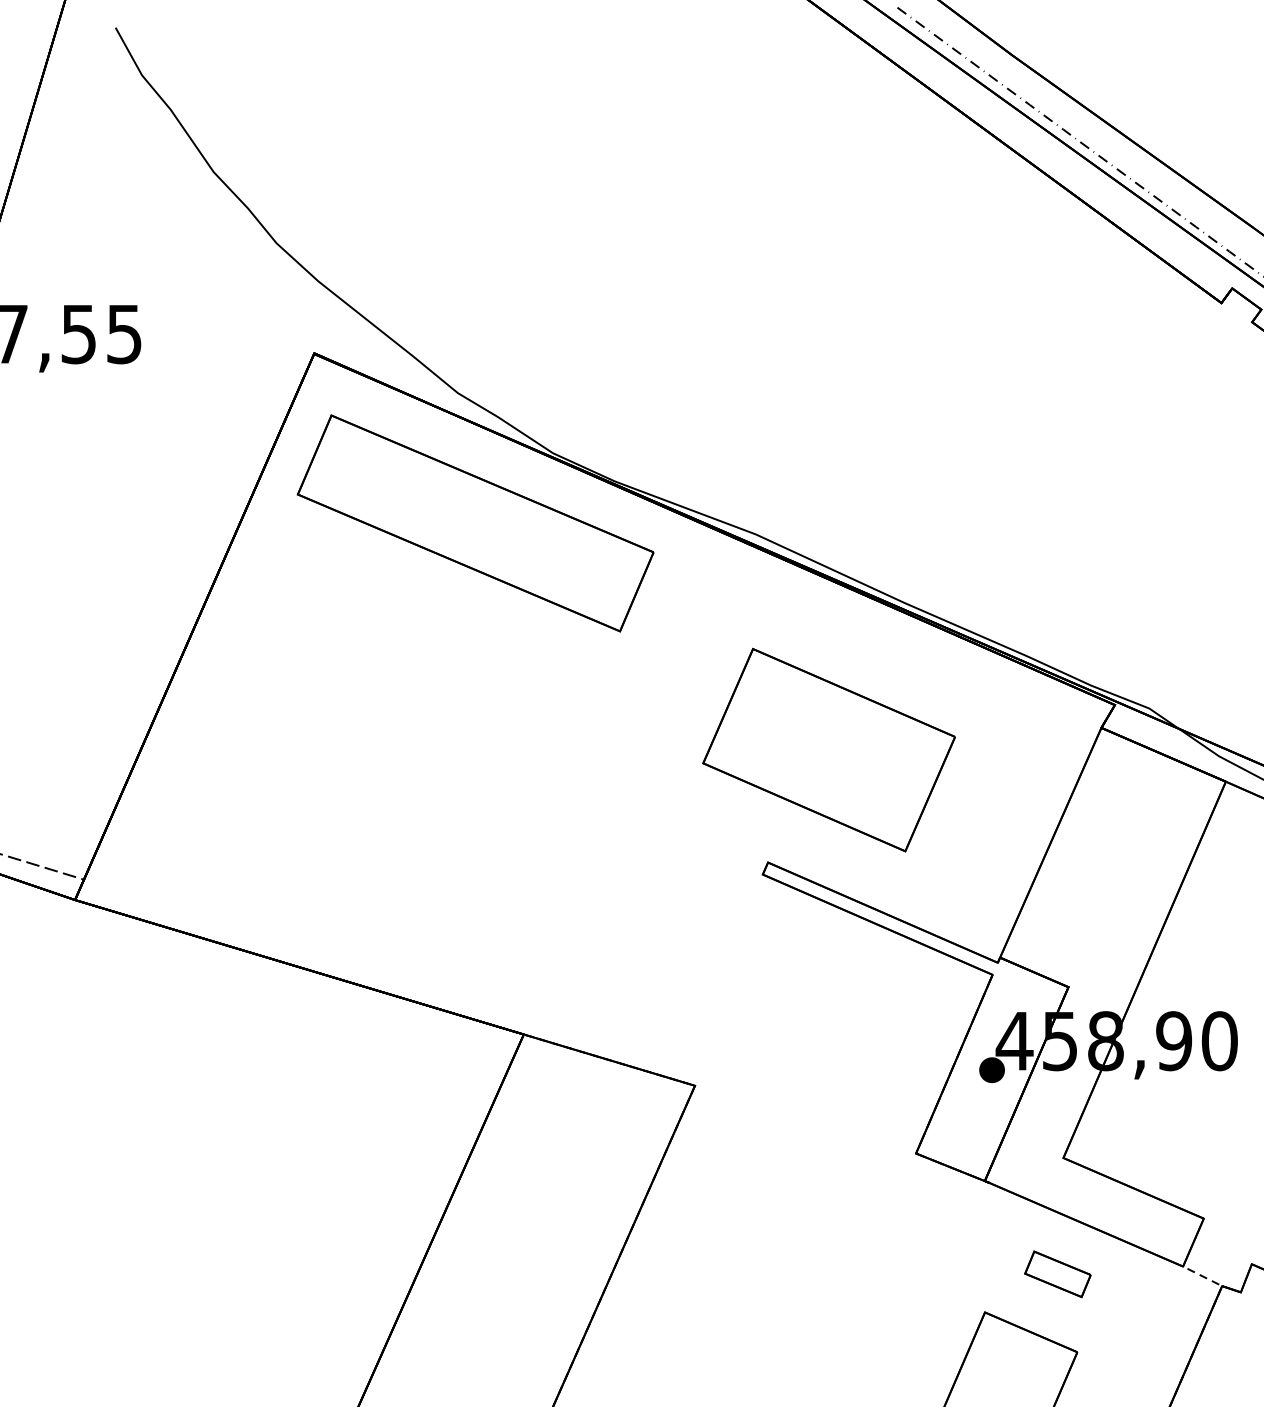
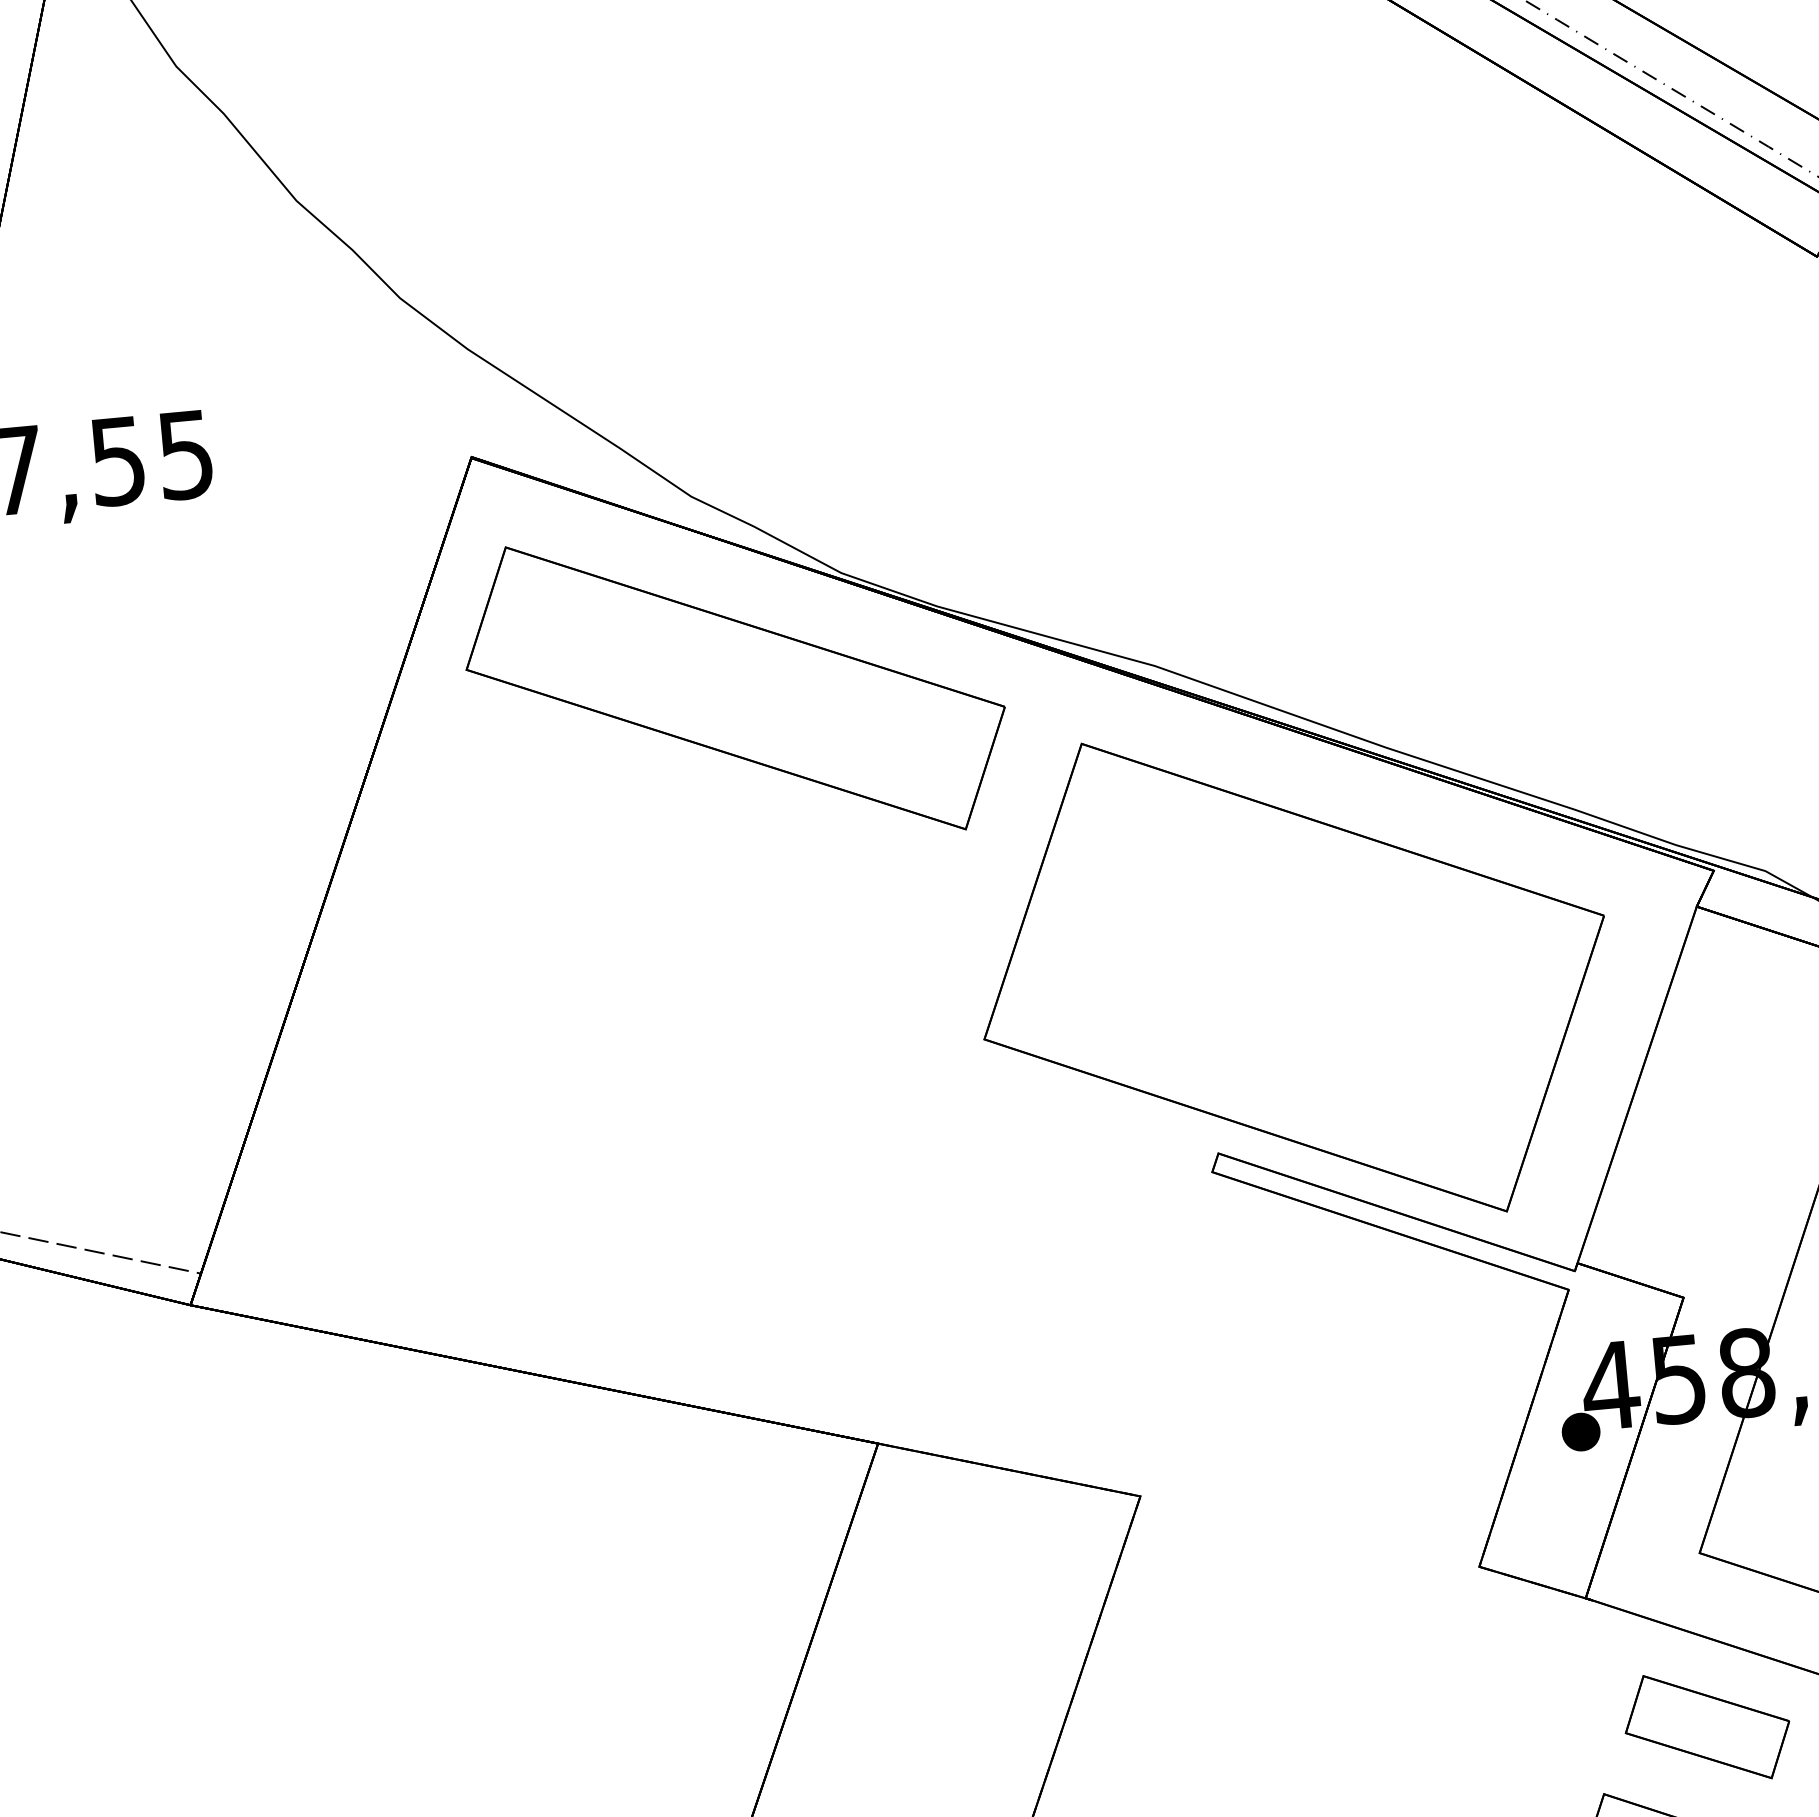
part: (828, 749) -> (1292, 976), size x1.67
part: (1057, 1274) -> (1706, 1727), size x1.67

